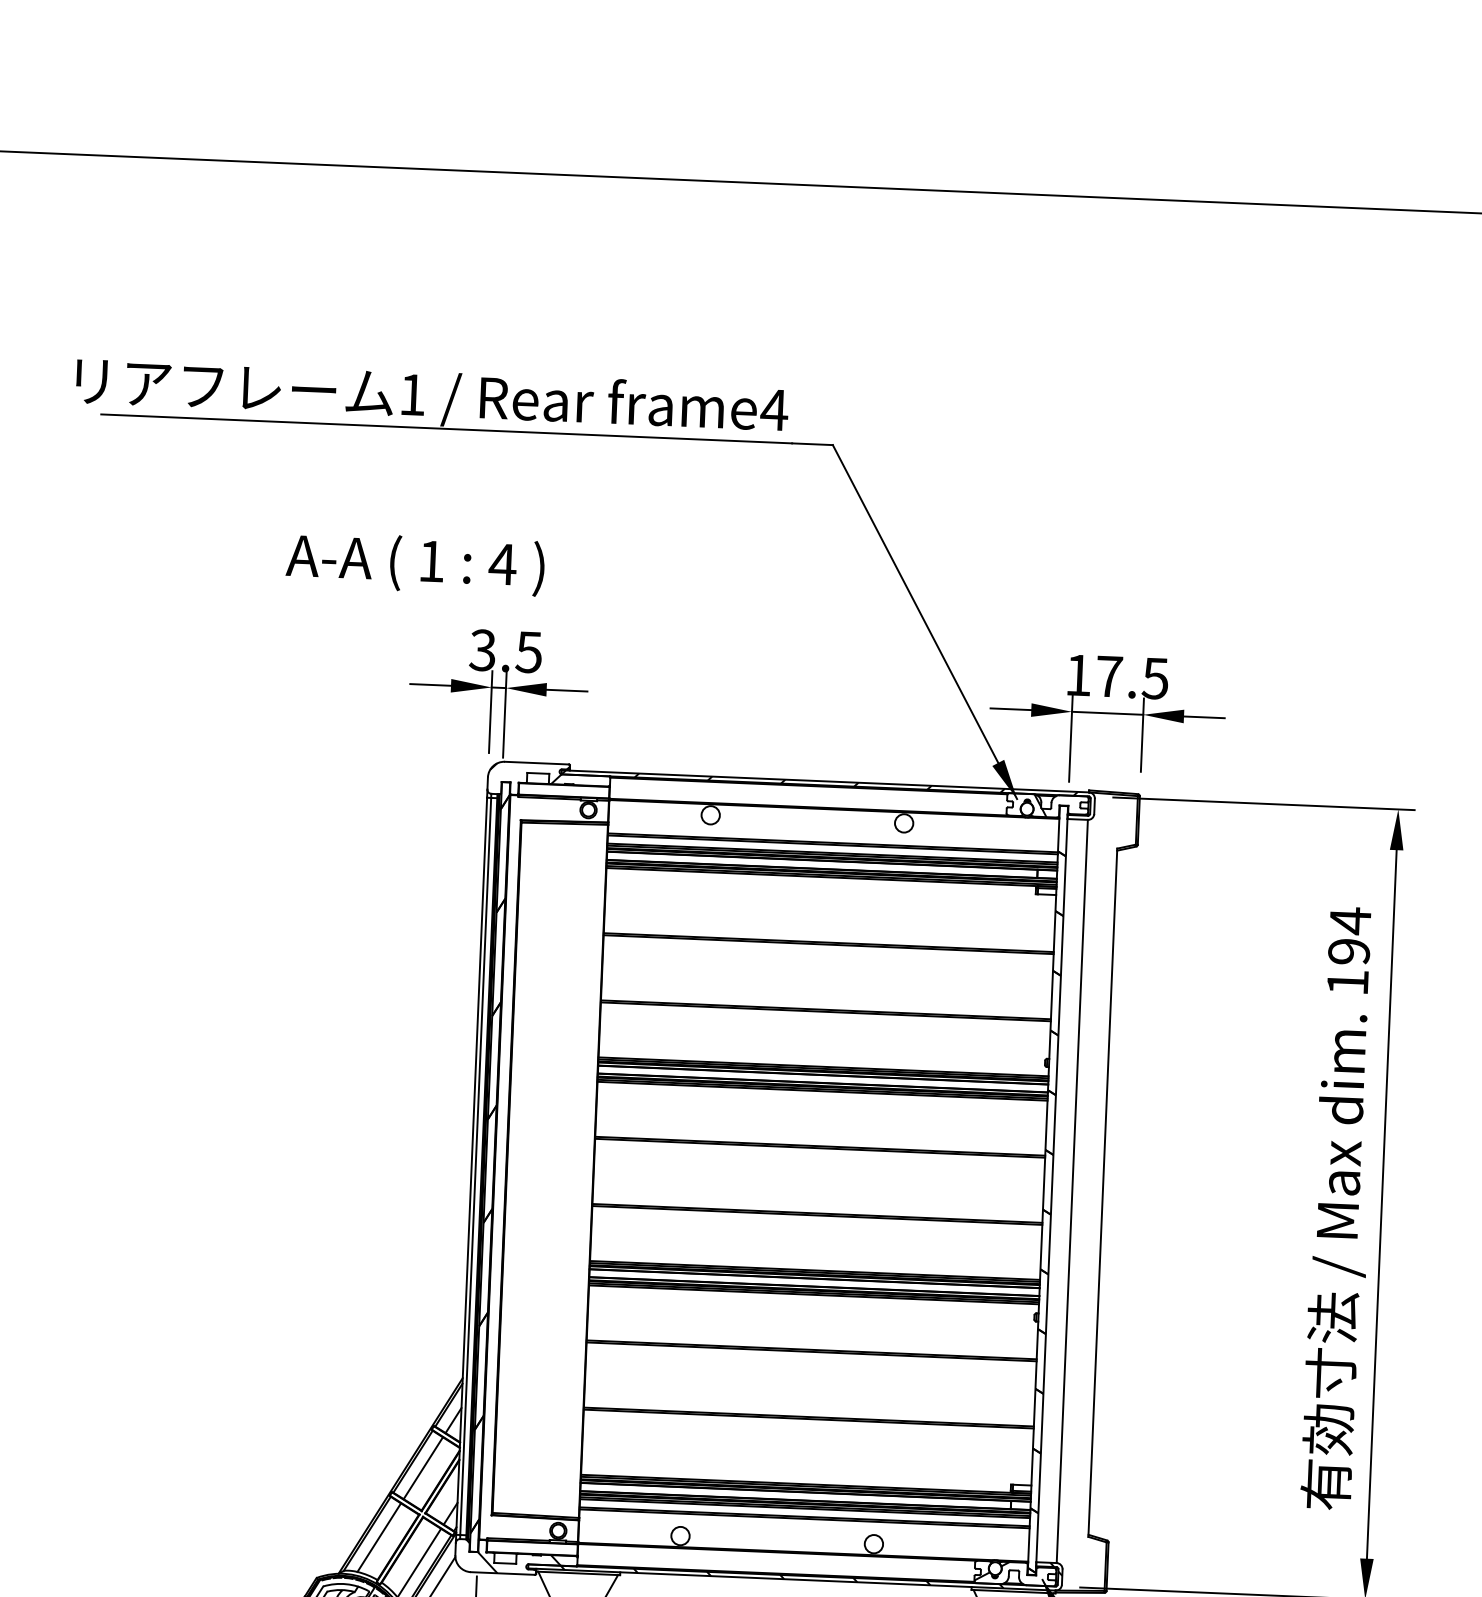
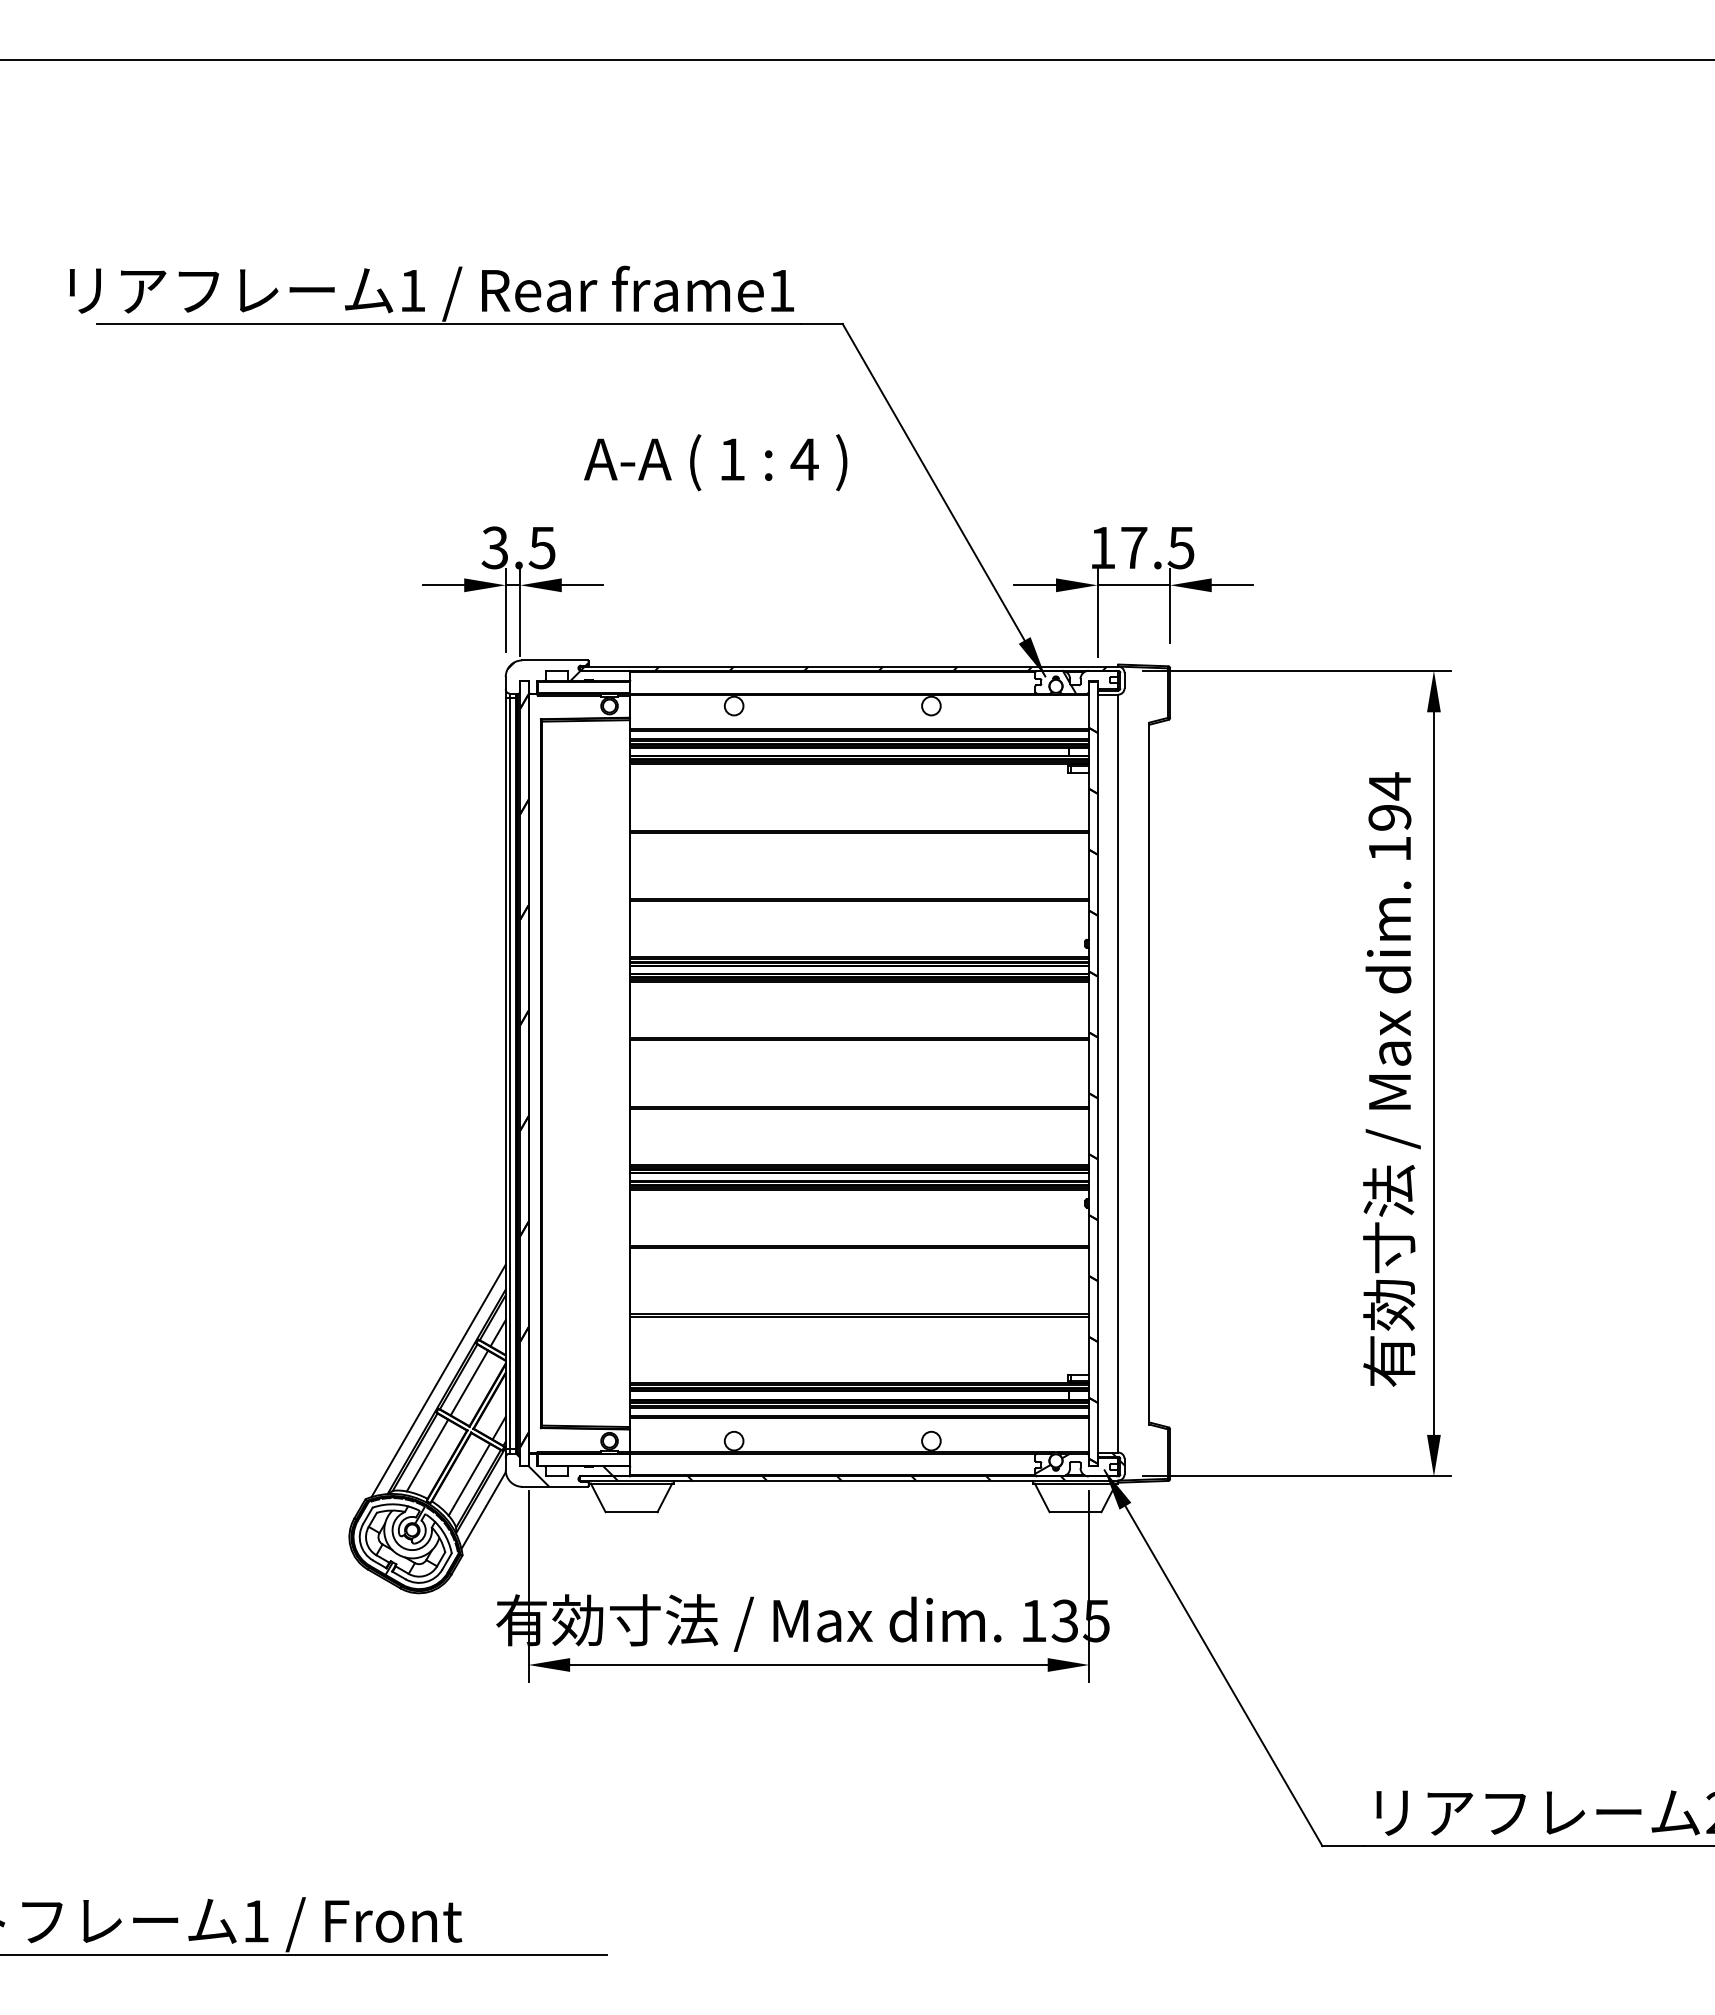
text: (774, 409) -> (781, 290), frame4 -> frame1
text: (415, 563) -> (715, 462), moved
line: (393, 1464) -> (438, 1380), added

